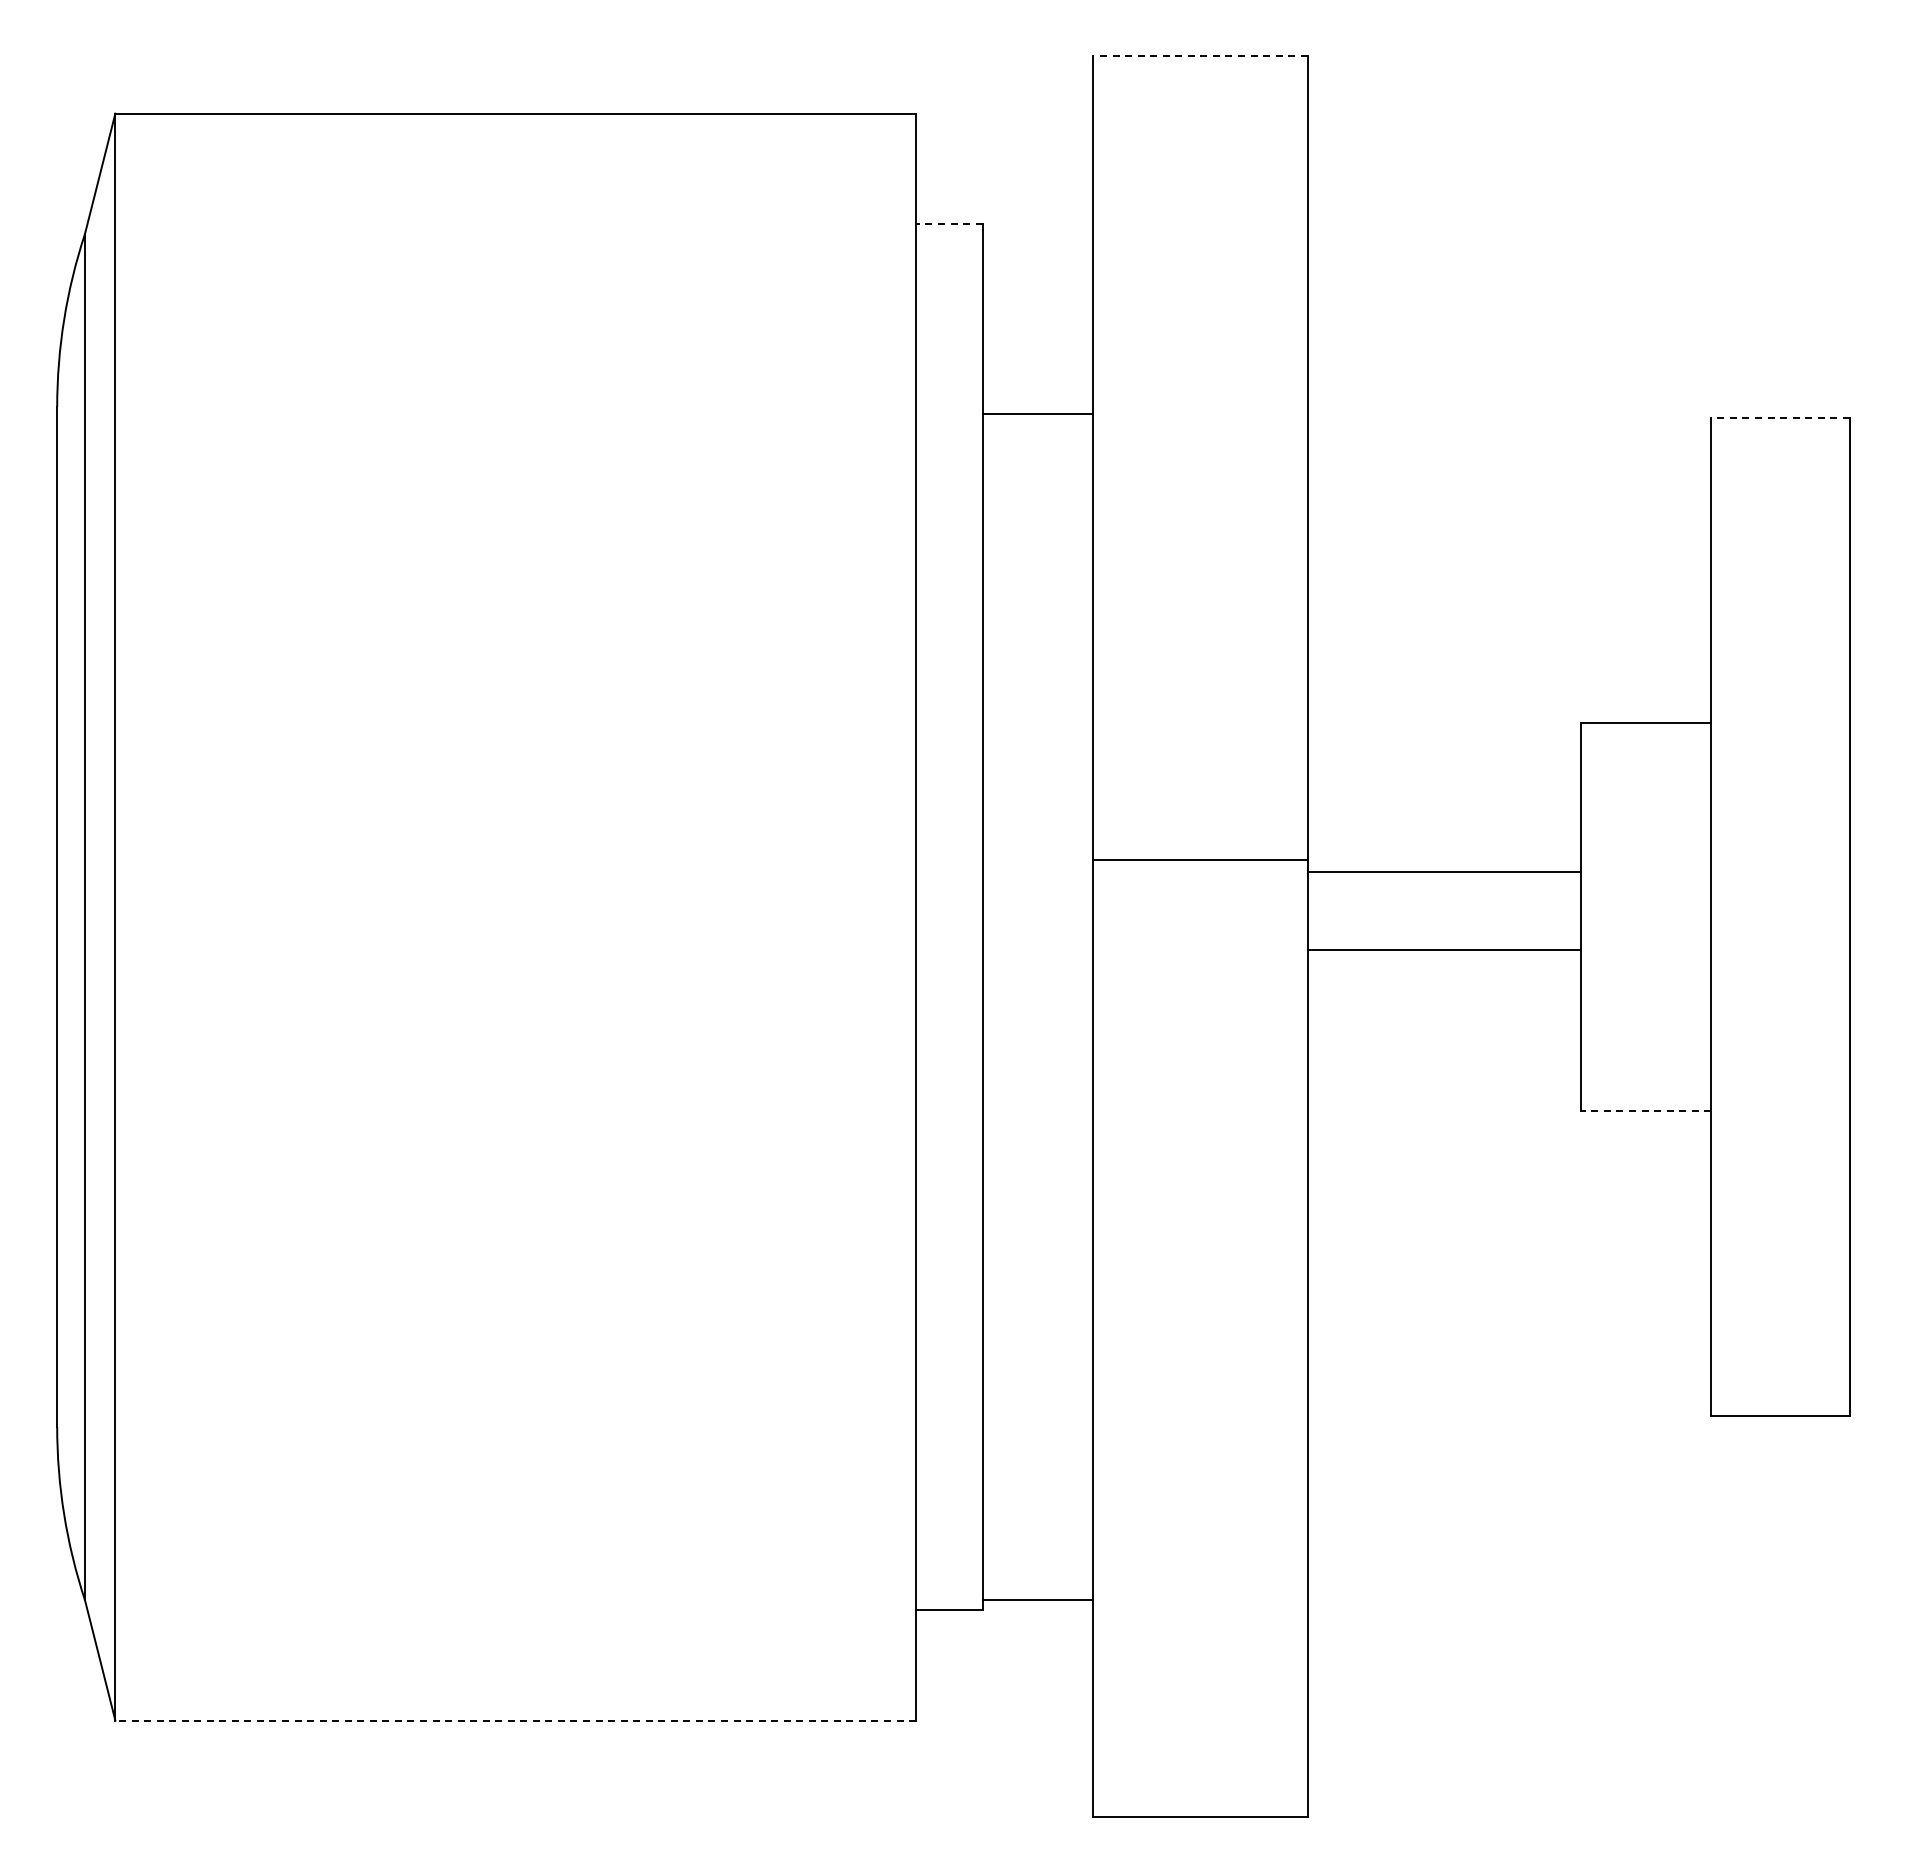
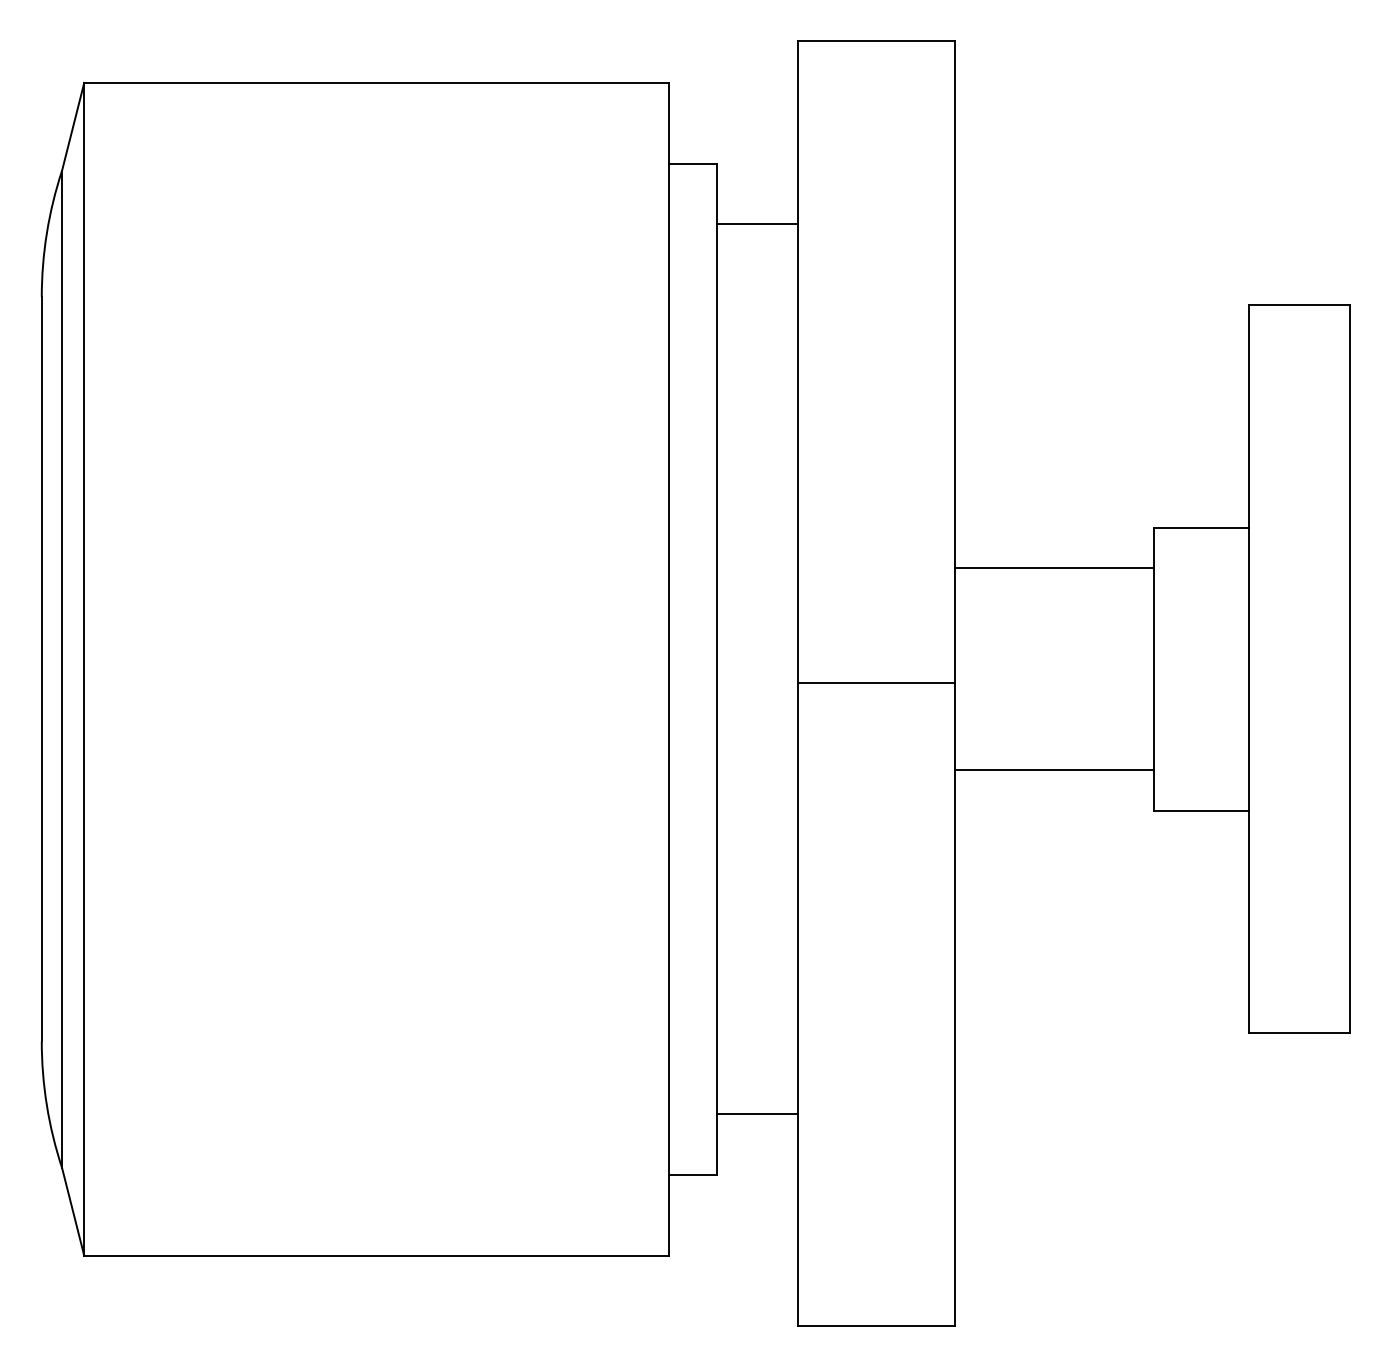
line: (1200, 56) -> (876, 41), dashed -> solid
line: (948, 224) -> (692, 163), dashed -> solid
line: (1037, 413) -> (757, 224), moved
line: (1780, 418) -> (1299, 305), dashed -> solid
line: (1200, 860) -> (876, 683), moved
line: (1444, 871) -> (1054, 568), moved
line: (1444, 949) -> (1054, 770), moved
line: (1645, 1111) -> (1201, 811), dashed -> solid
line: (1037, 1599) -> (757, 1114), moved
line: (515, 1720) -> (376, 1255), dashed -> solid

